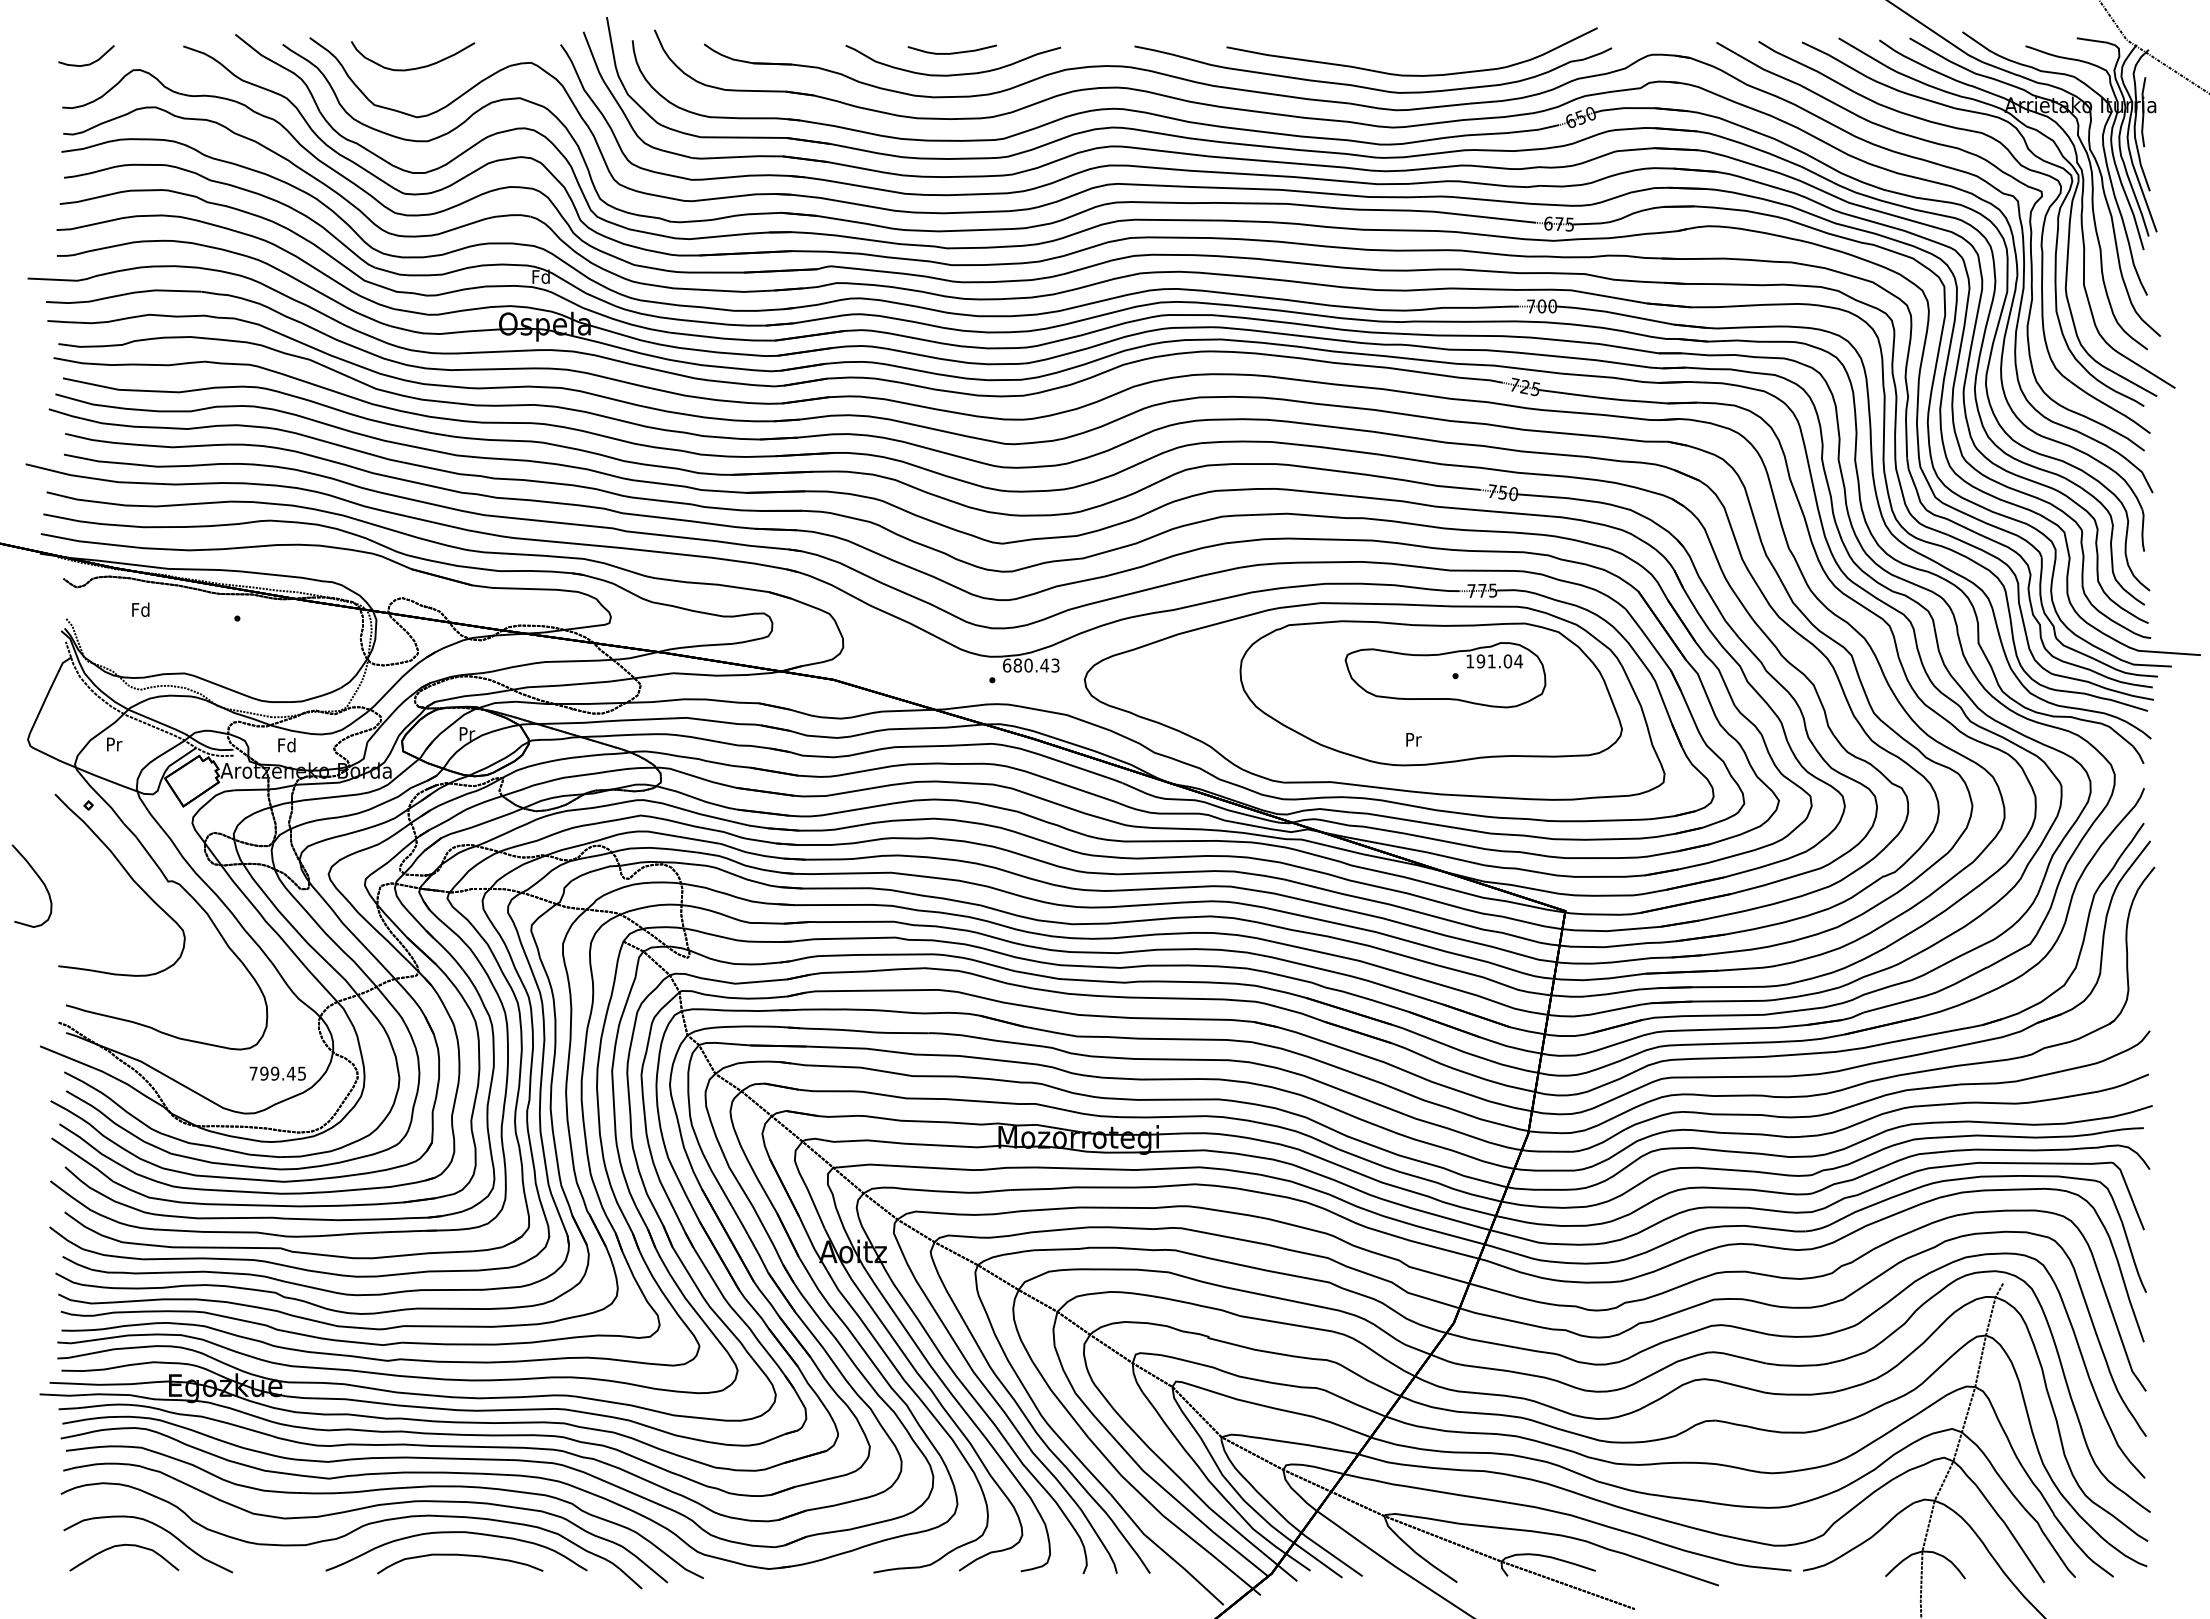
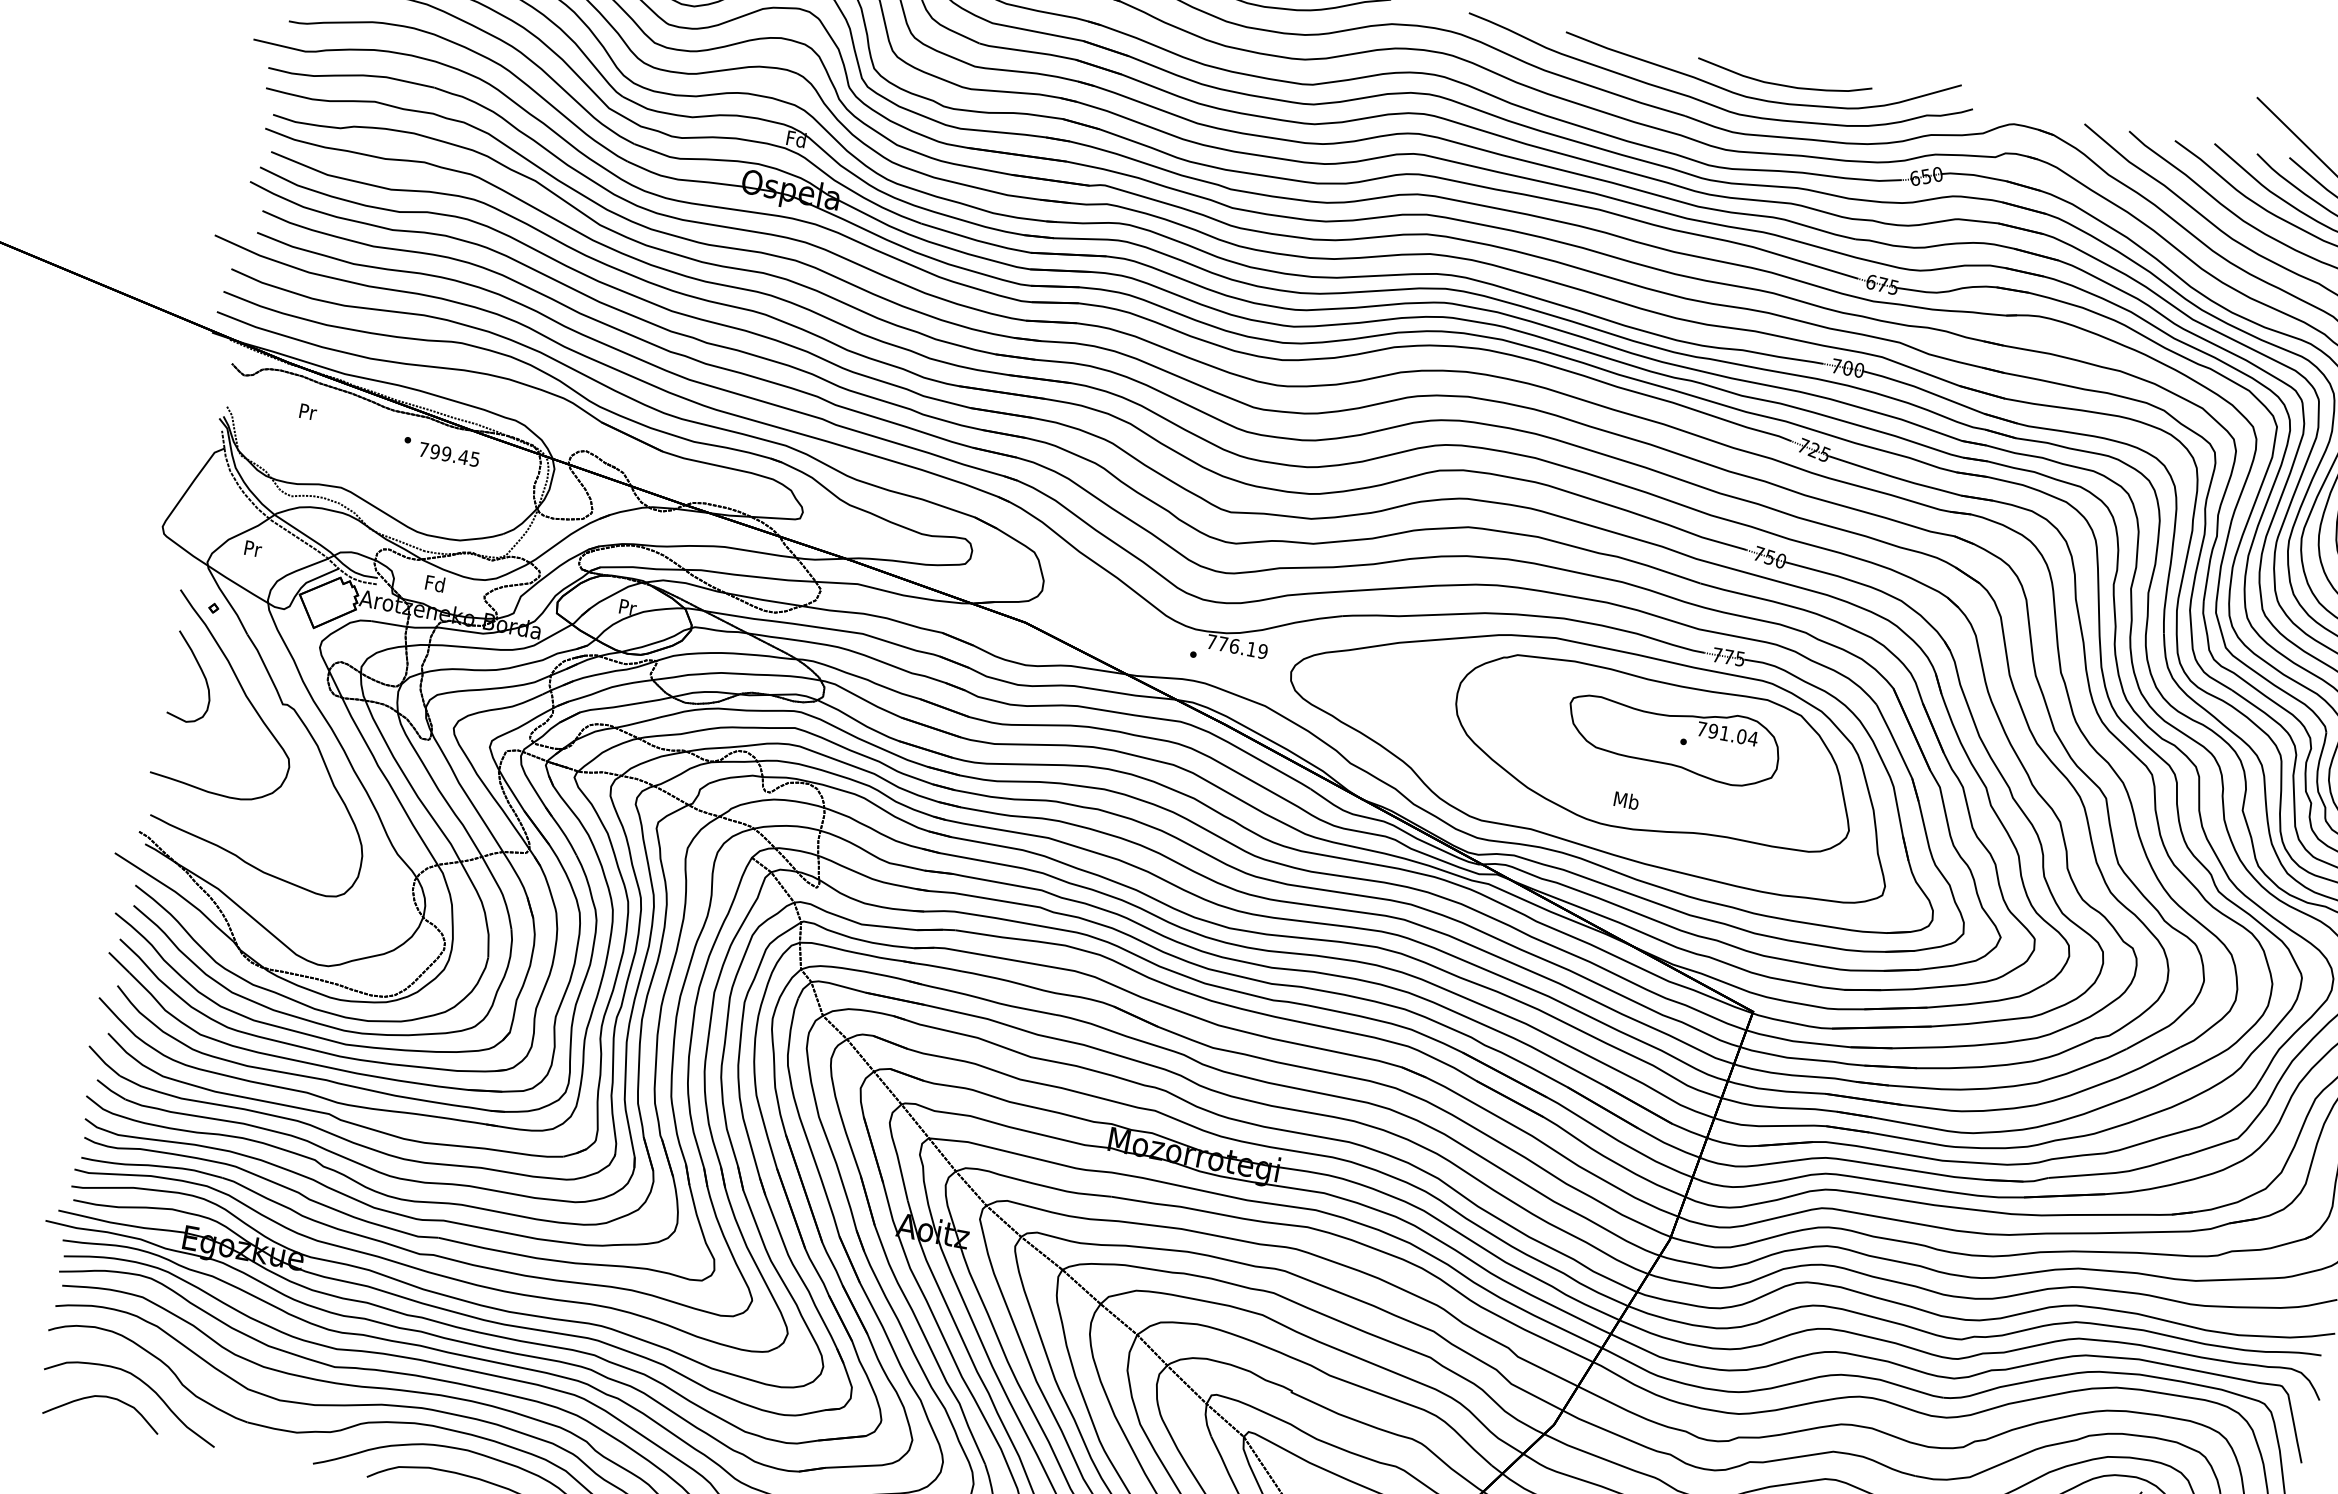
curve: (1434, 58) -> (1783, 85), added
text: (140, 609) -> (307, 411), Fd -> Pr
text: (1470, 661) -> (1702, 729), 191.04 -> 791.04
text: (1031, 665) -> (1237, 646), 680.43 -> 776.19
text: (1413, 739) -> (1626, 800), Pr -> Mb
curve: (39, 879) -> (201, 672), moved
text: (277, 1073) -> (449, 454), moved

